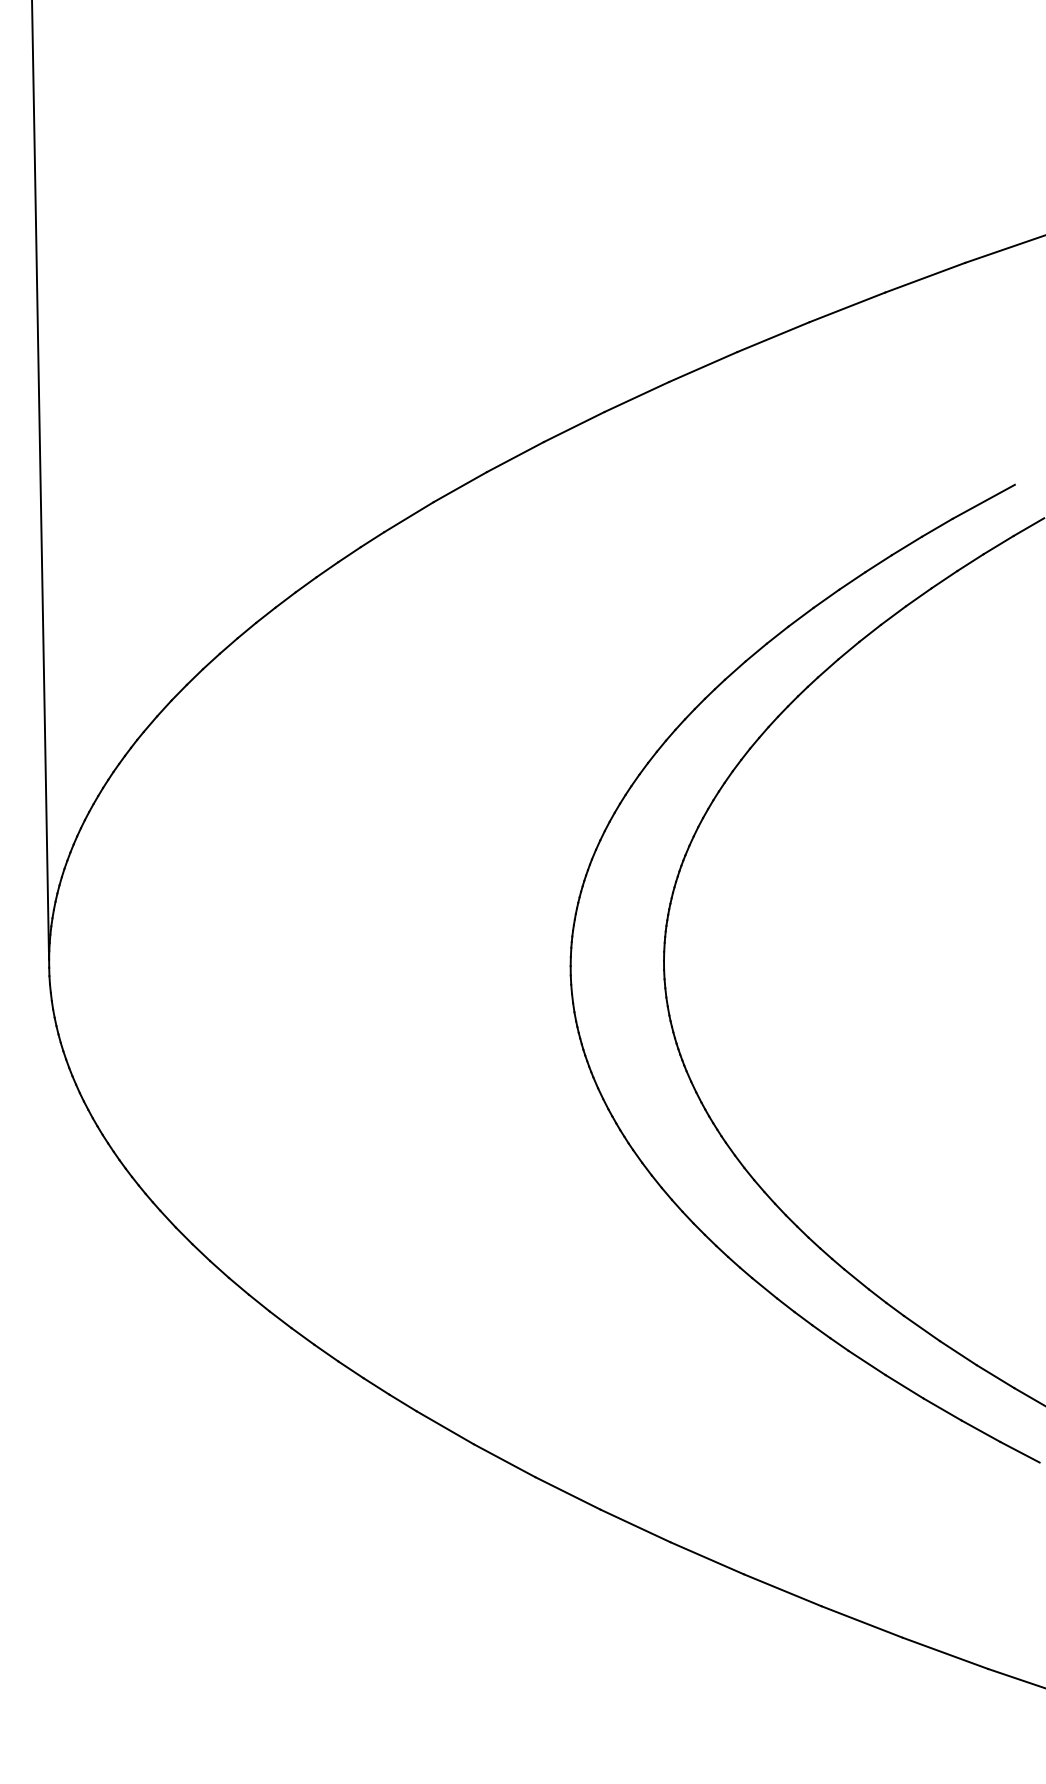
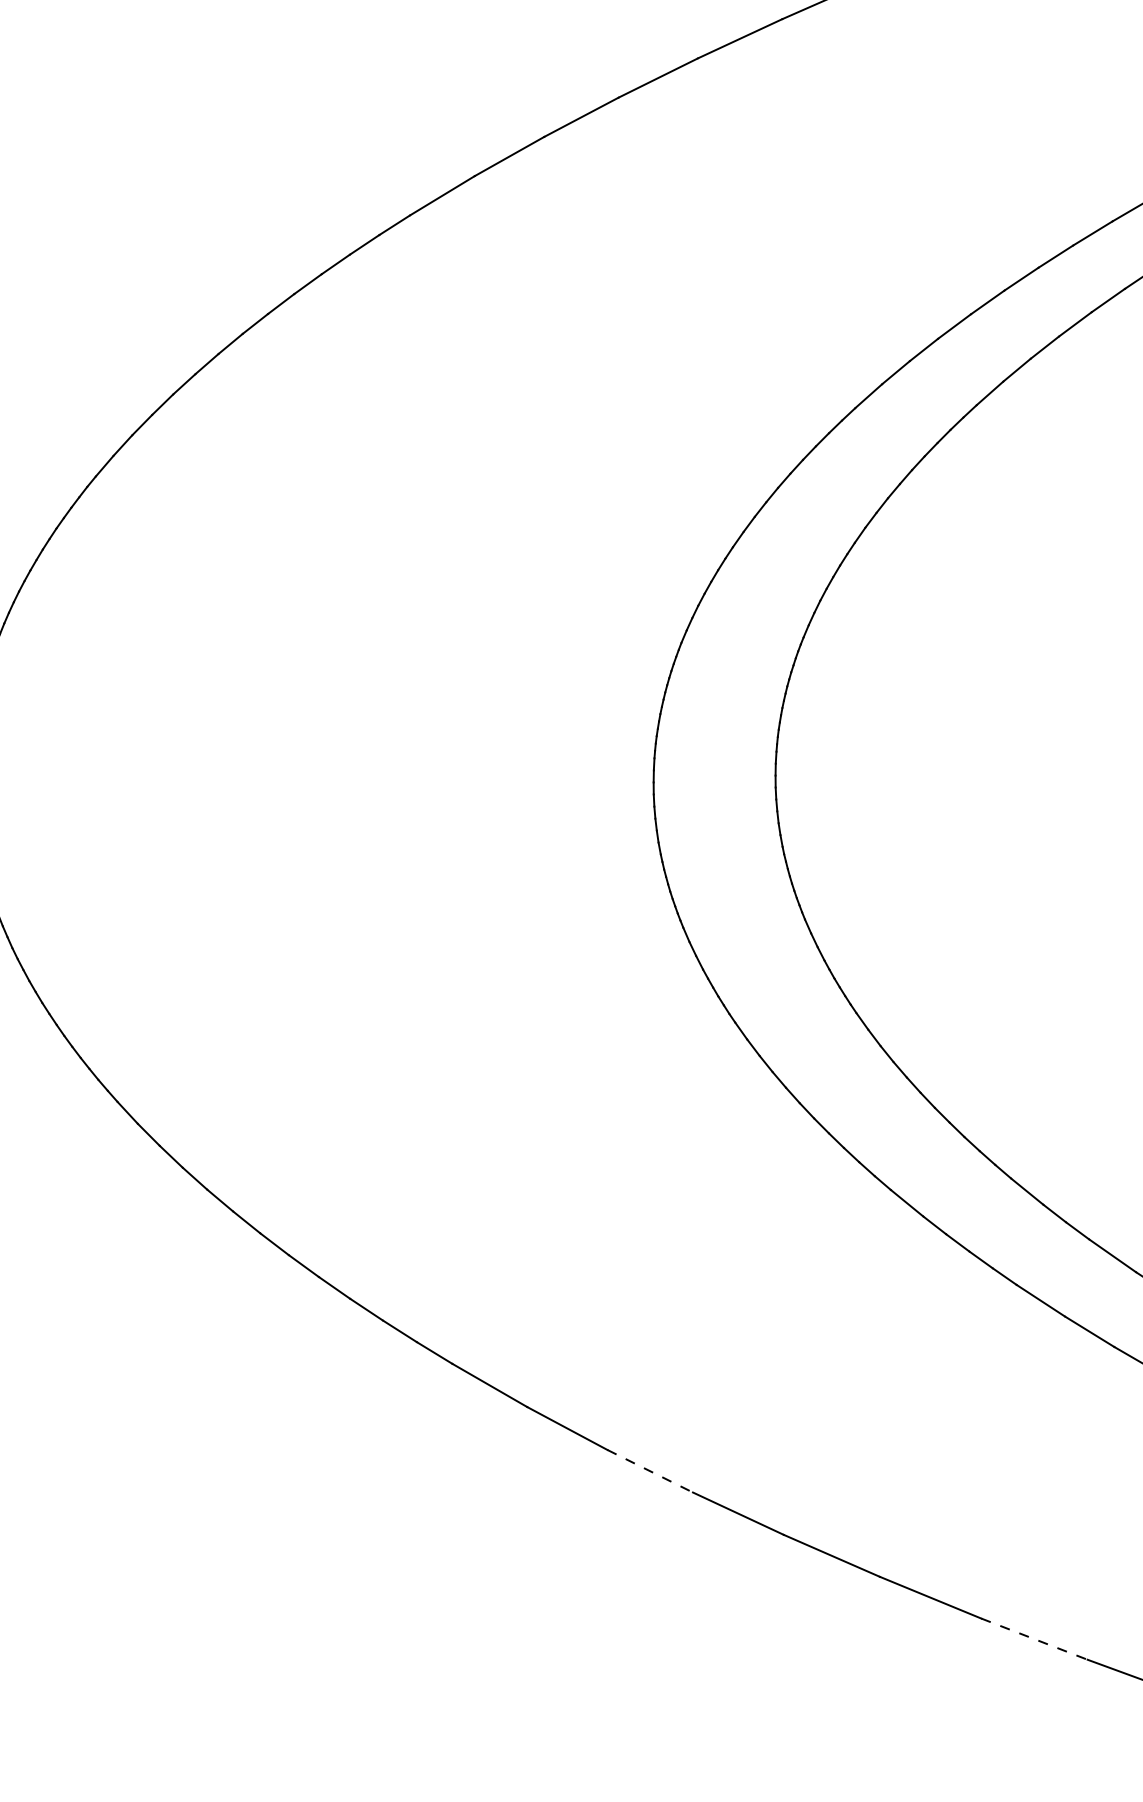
line: (568, 1493) -> (650, 1471), solid -> dashed
line: (862, 1621) -> (1034, 1638), solid -> dashed

